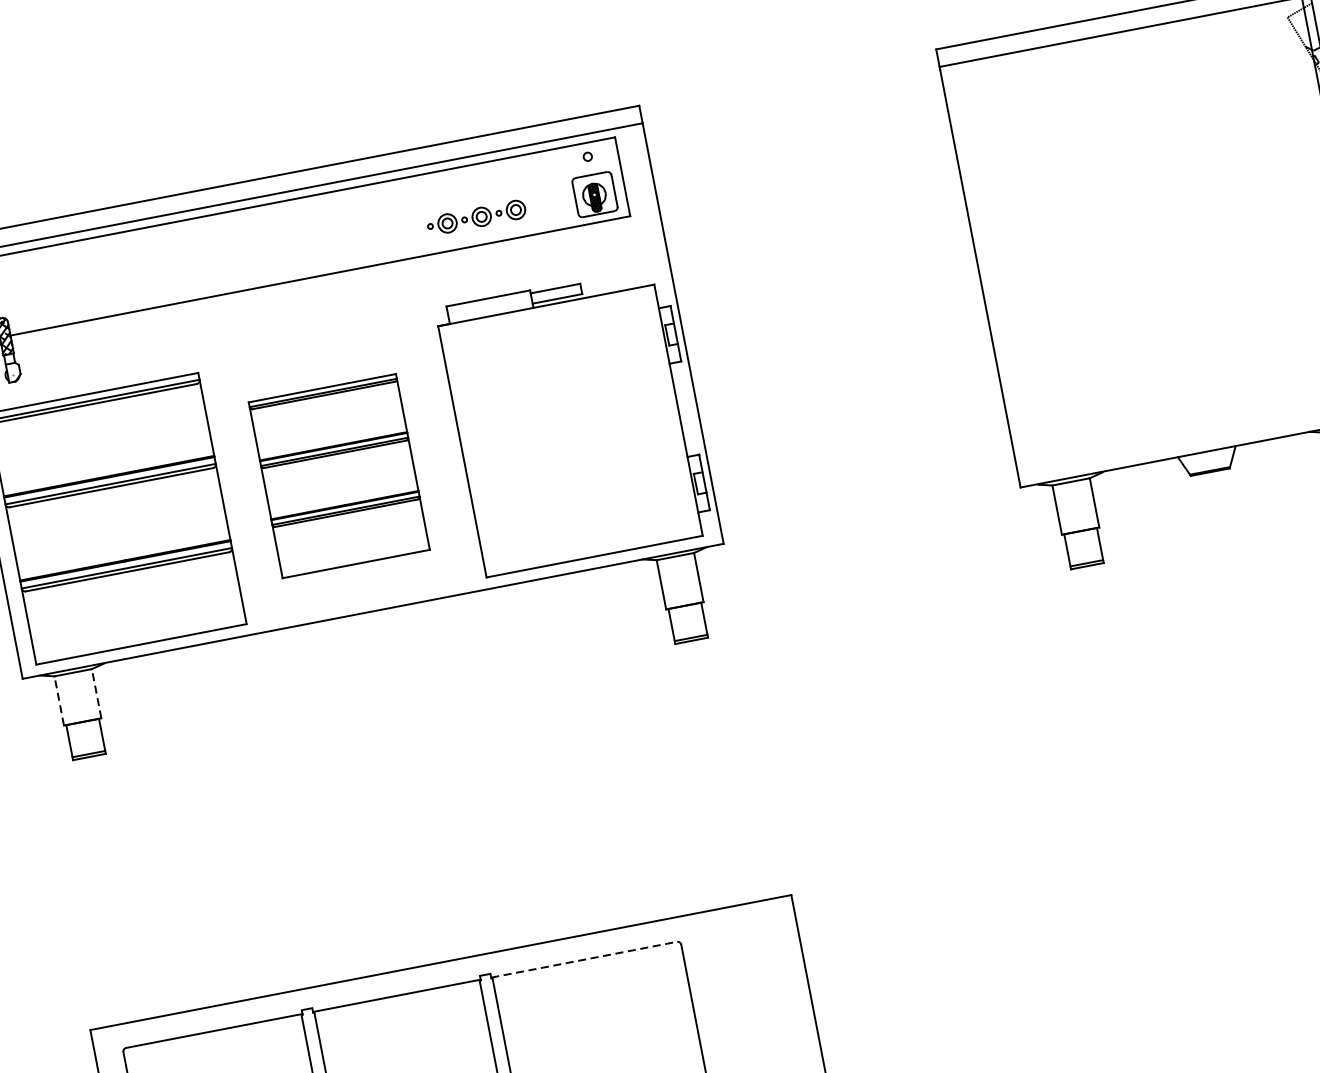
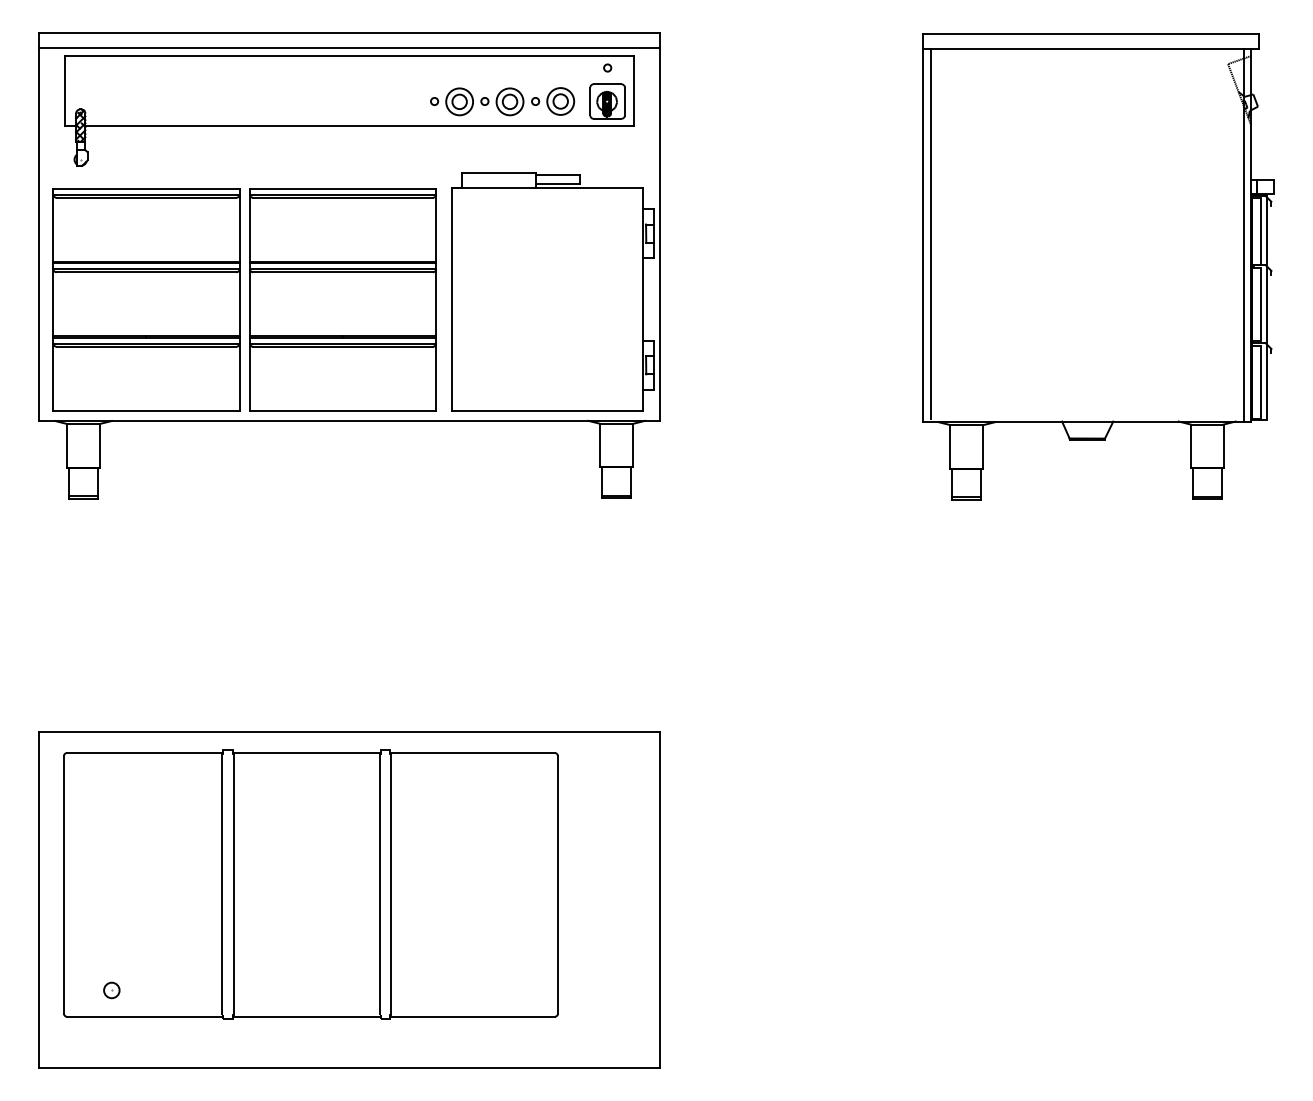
part: (476, 217) -> (502, 101), size x1.67
line: (988, 273) -> (930, 233), added
part: (338, 475) -> (342, 299), size x1.43
line: (97, 693) -> (100, 445), dashed -> solid
line: (58, 700) -> (66, 445), dashed -> solid
line: (585, 960) -> (473, 753), dashed -> solid

